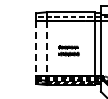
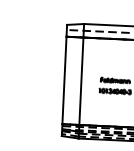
line: (36, 48) -> (64, 80), dashed -> solid
line: (47, 48) -> (82, 81), dashed -> solid

